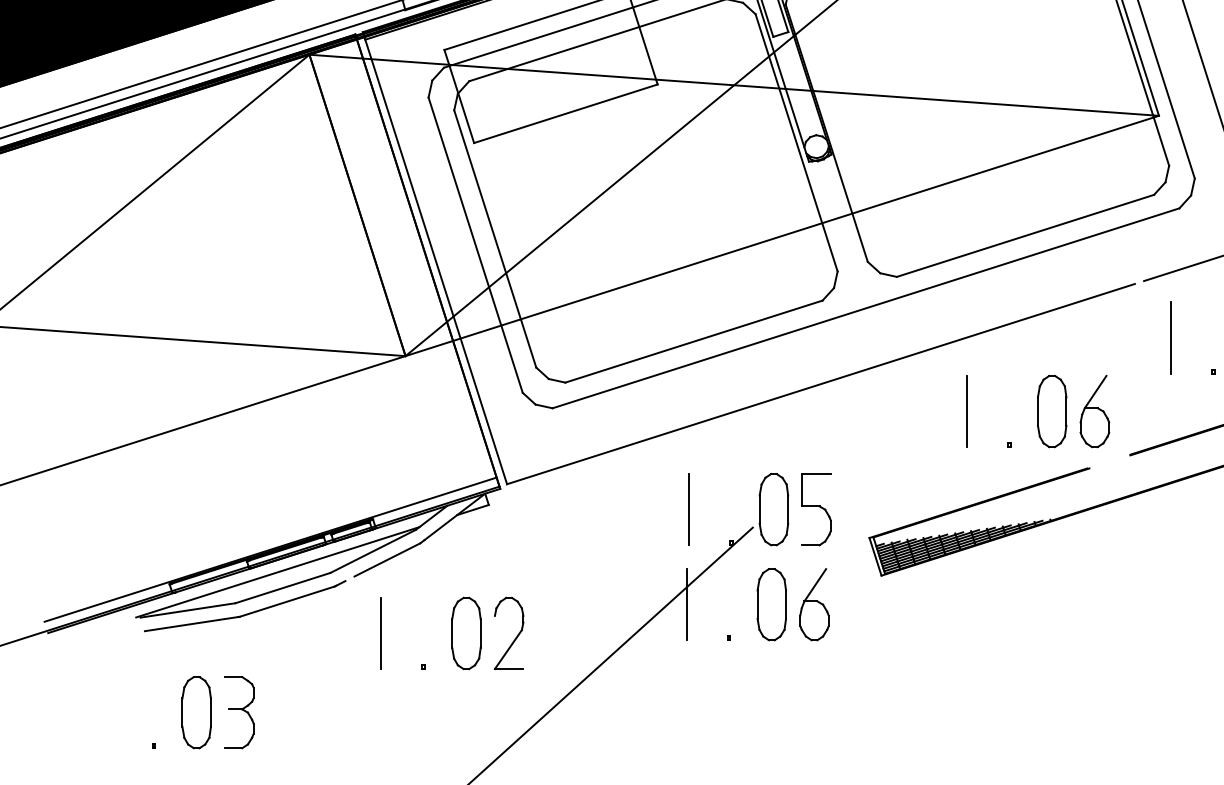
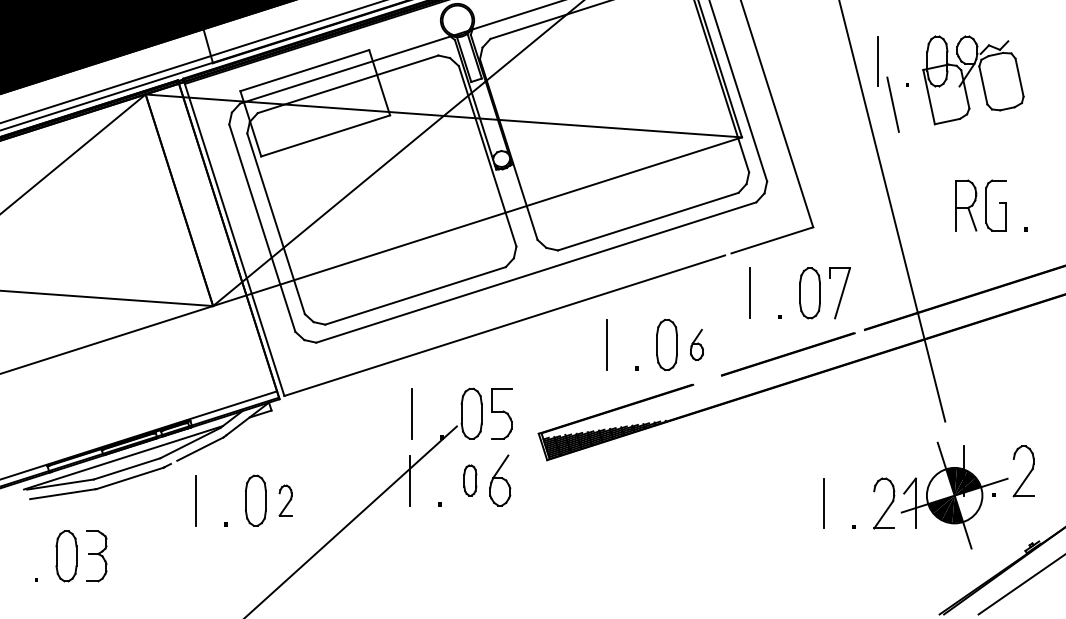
part: (1094, 410) -> (696, 344), size x0.6
part: (772, 604) -> (470, 480), size x0.6
part: (508, 633) -> (285, 500), size x0.6

